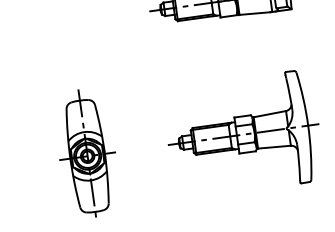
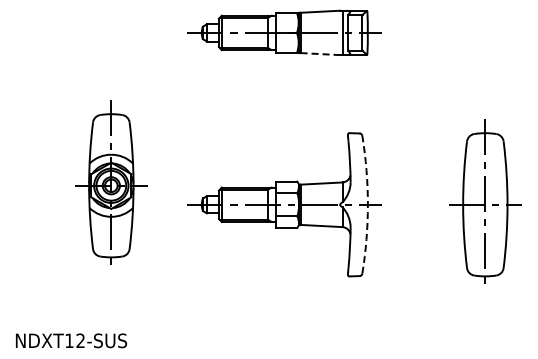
line: (255, 13) -> (320, 54), solid -> dashed
arc: (307, 125) -> (367, 204), solid -> dashed
part: (87, 153) -> (111, 182), moved

